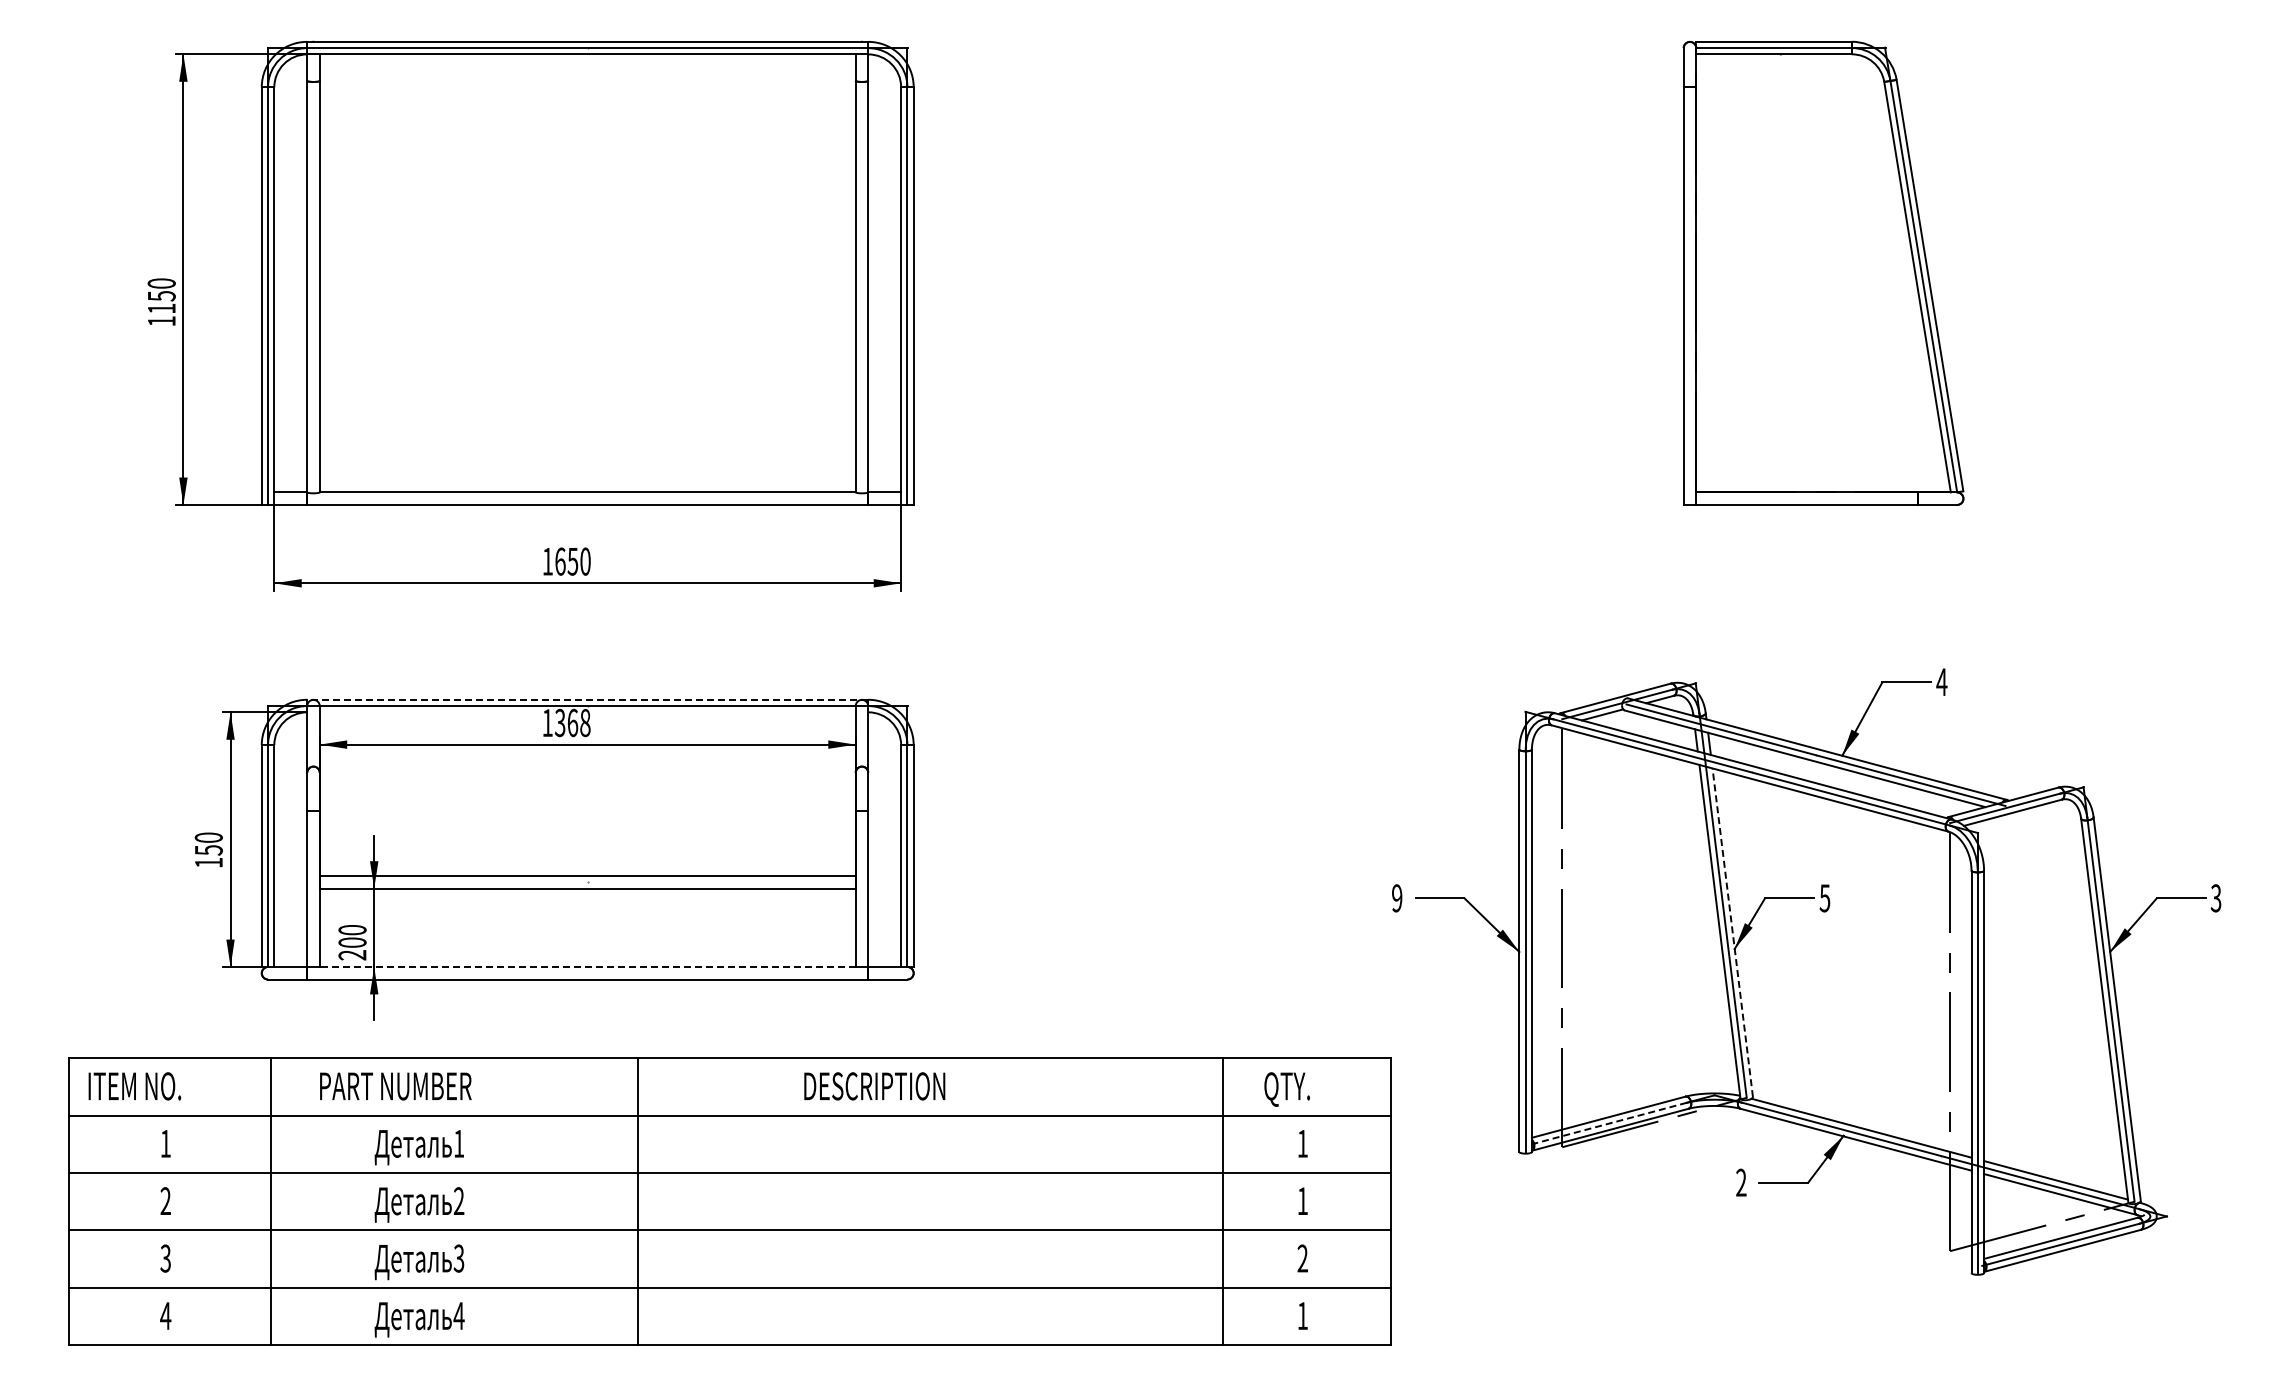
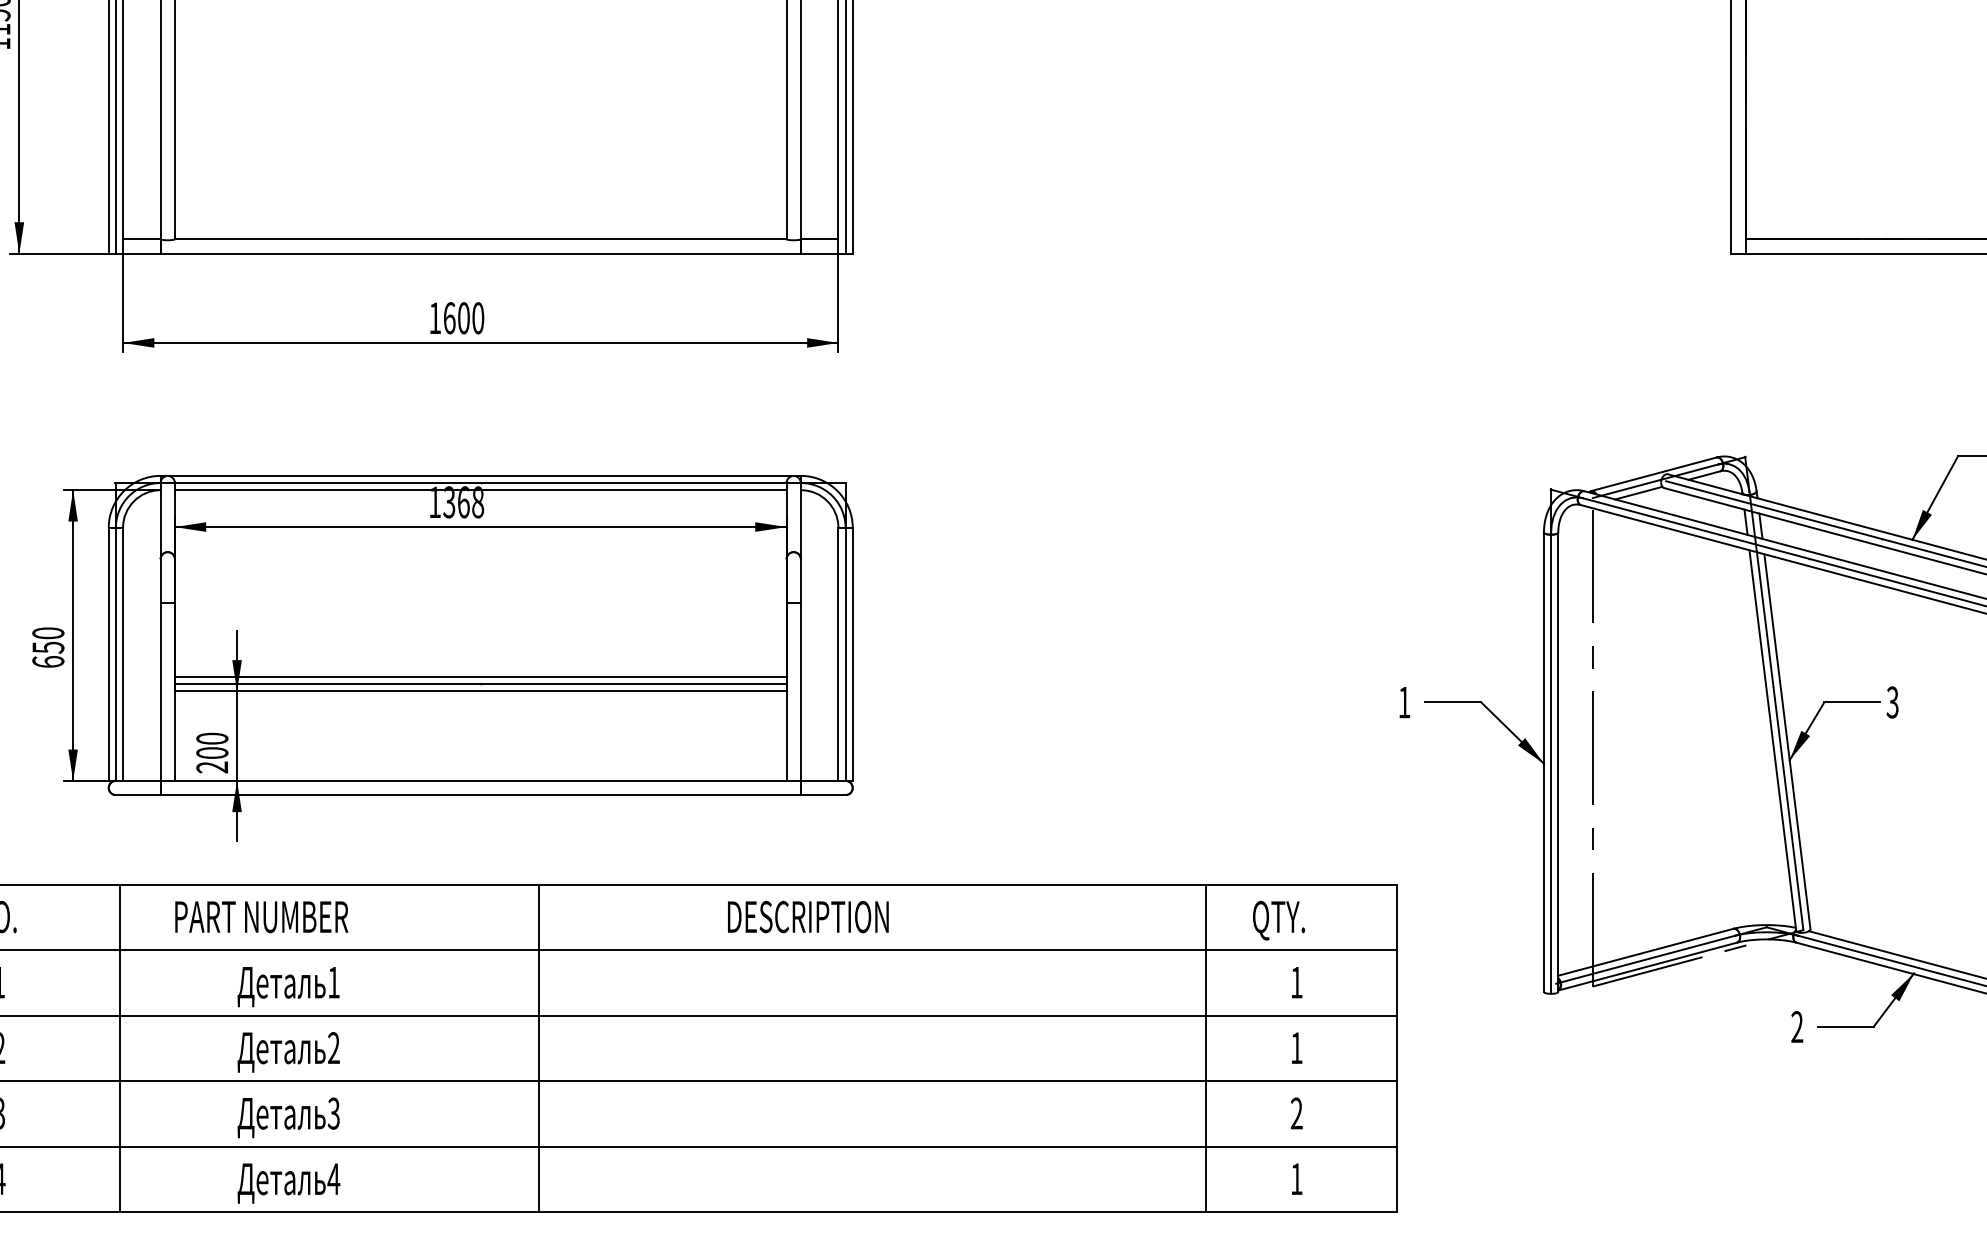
text: (572, 561) -> (463, 318), 1650 -> 1600
line: (587, 699) -> (480, 475), dashed -> solid
line: (587, 712) -> (480, 490), added
text: (208, 862) -> (47, 661), 150 -> 650
line: (587, 882) -> (480, 684), added
text: (1825, 897) -> (1893, 701), 5 -> 3
text: (1397, 898) -> (1404, 702), 9 -> 1
line: (1732, 932) -> (1787, 741), dashed -> solid
line: (587, 966) -> (480, 780), dashed -> solid
line: (1608, 1123) -> (1645, 959), dashed -> solid

